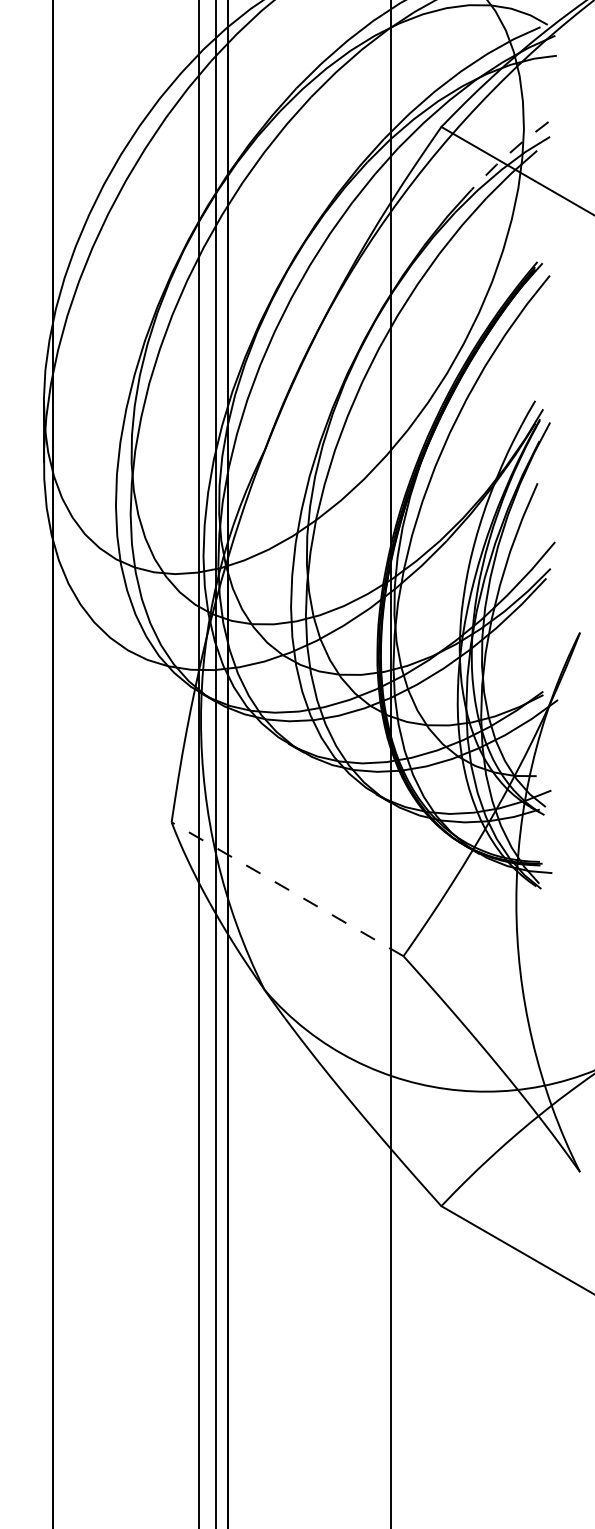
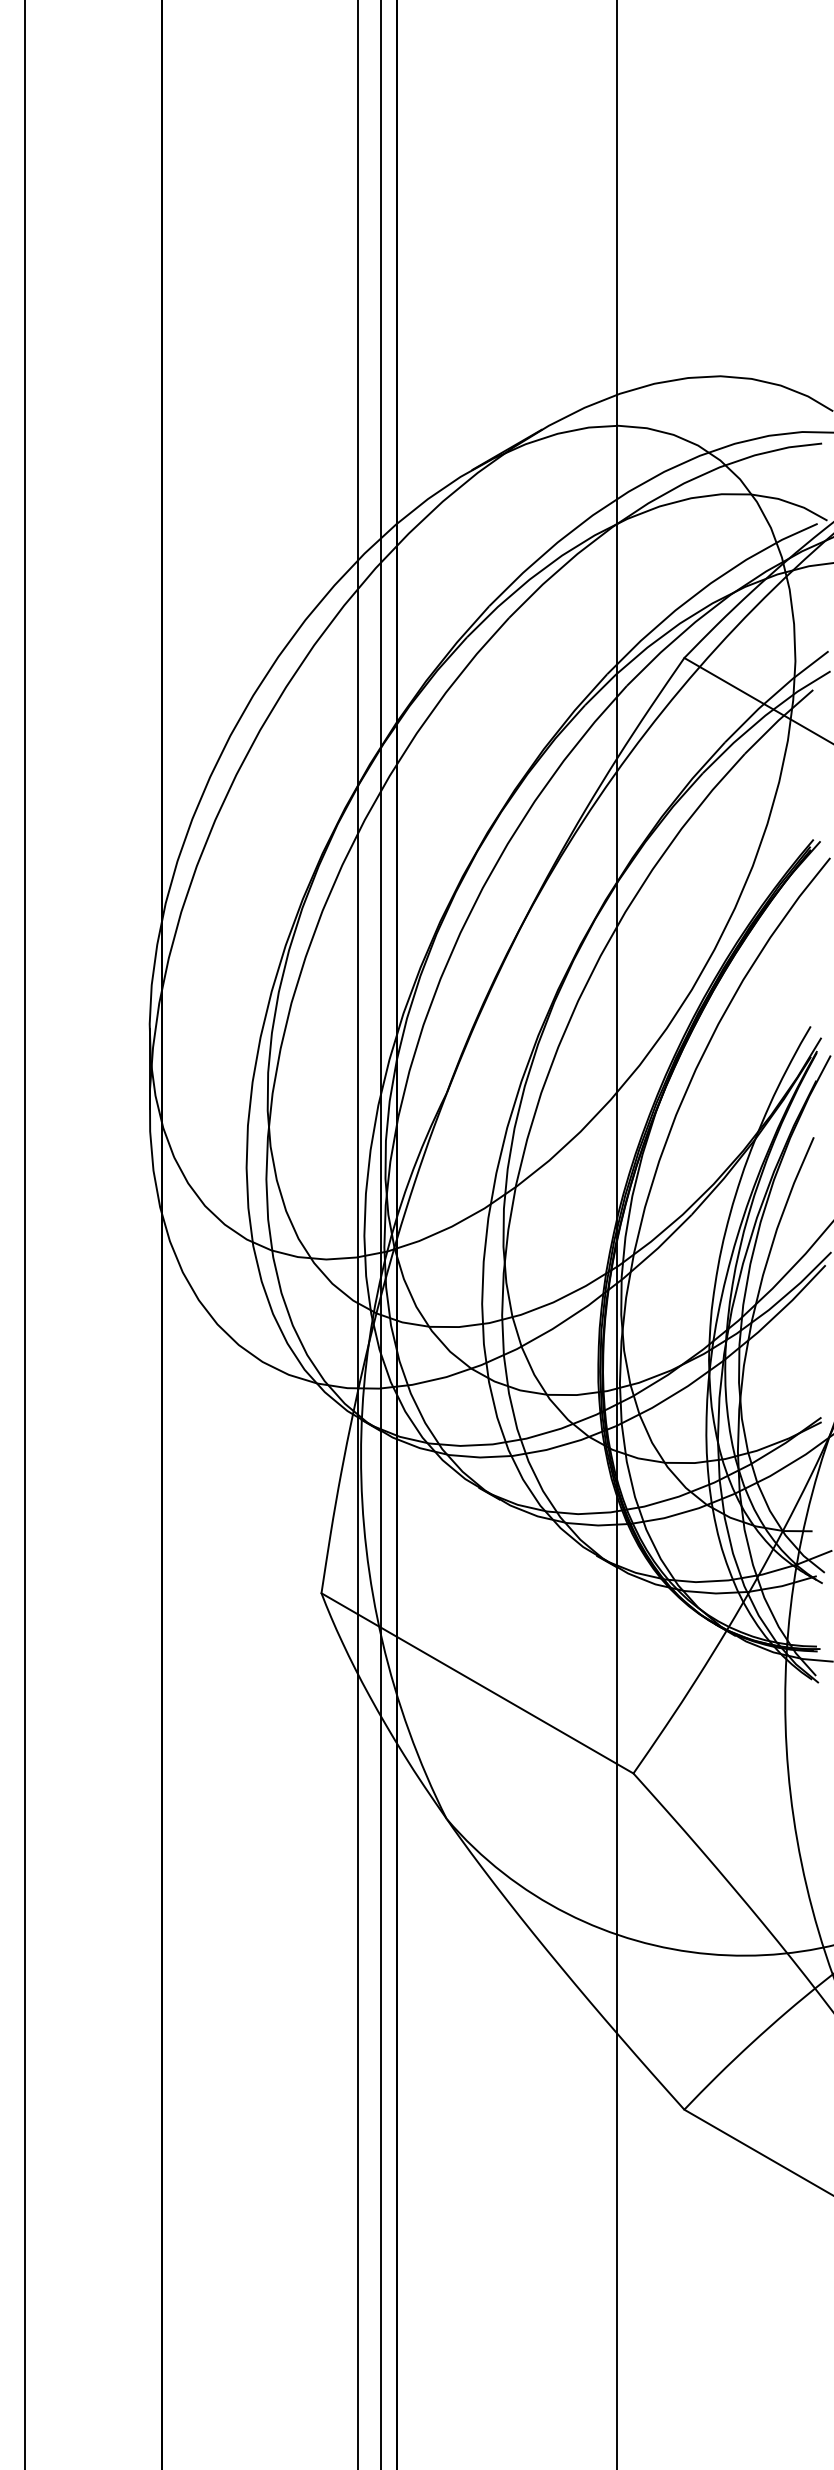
line: (508, 154) -> (774, 694), dashed -> solid
line: (287, 889) -> (477, 1683), dashed -> solid

